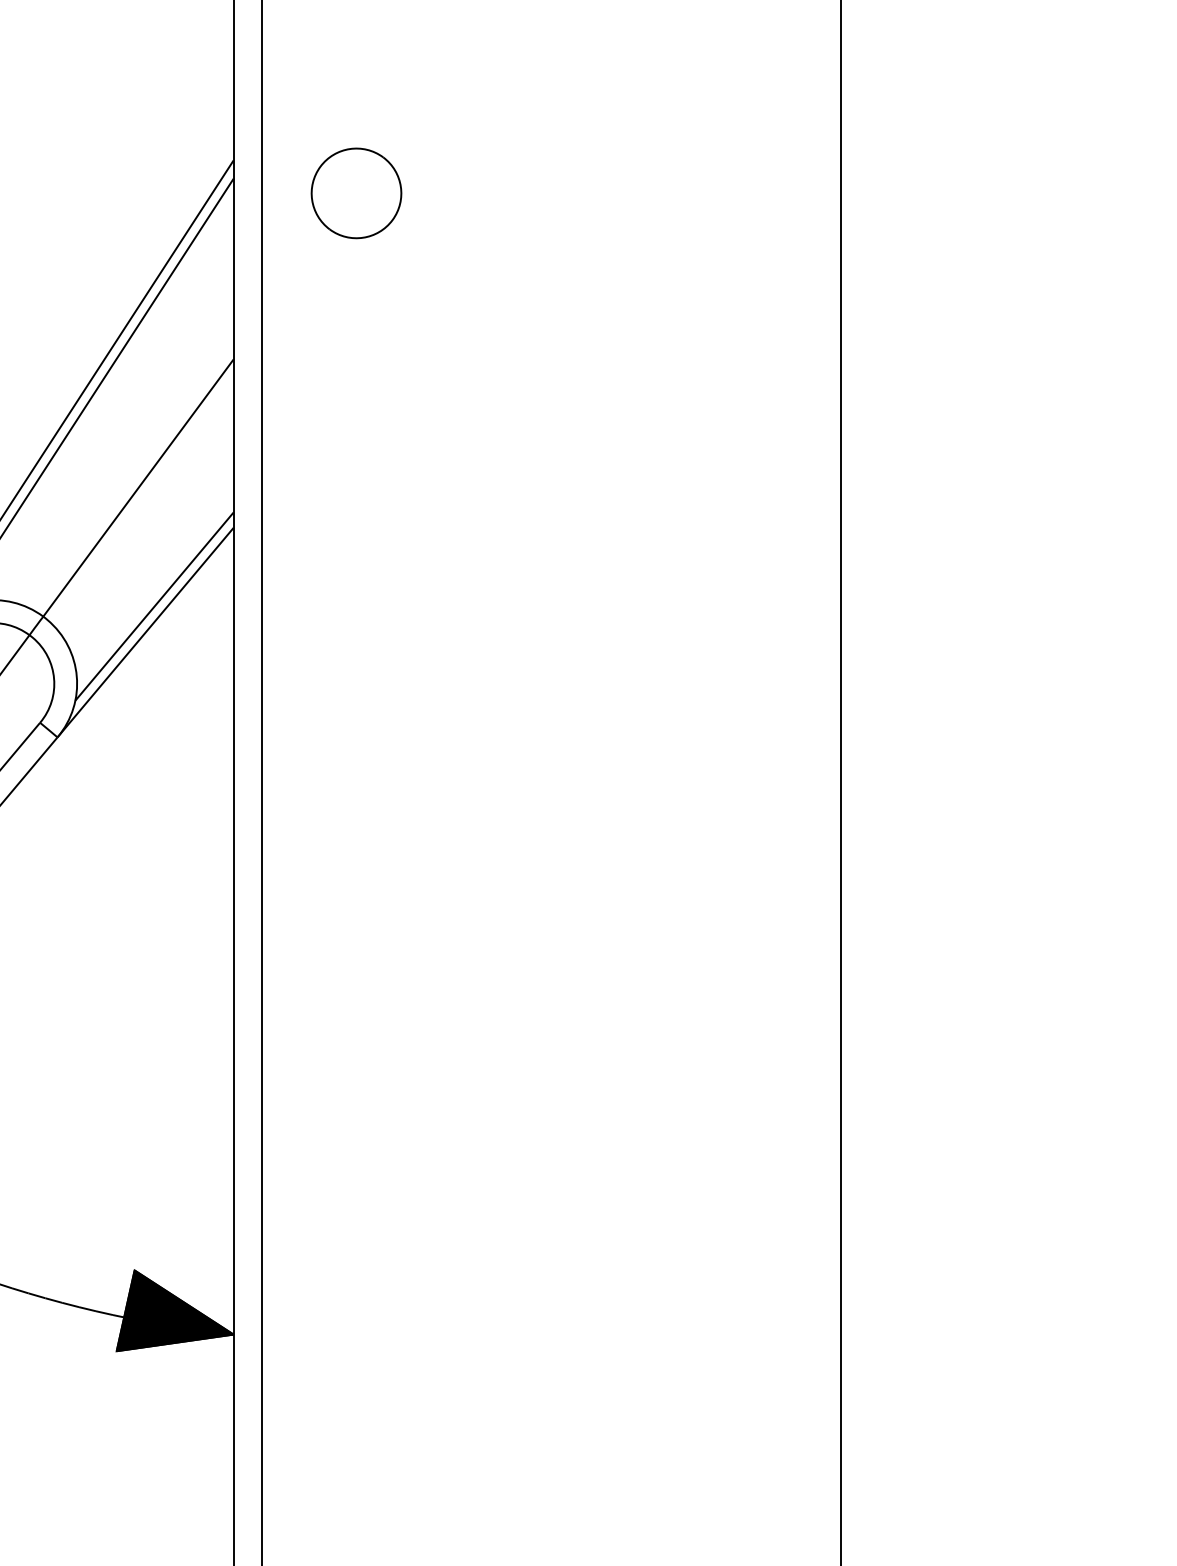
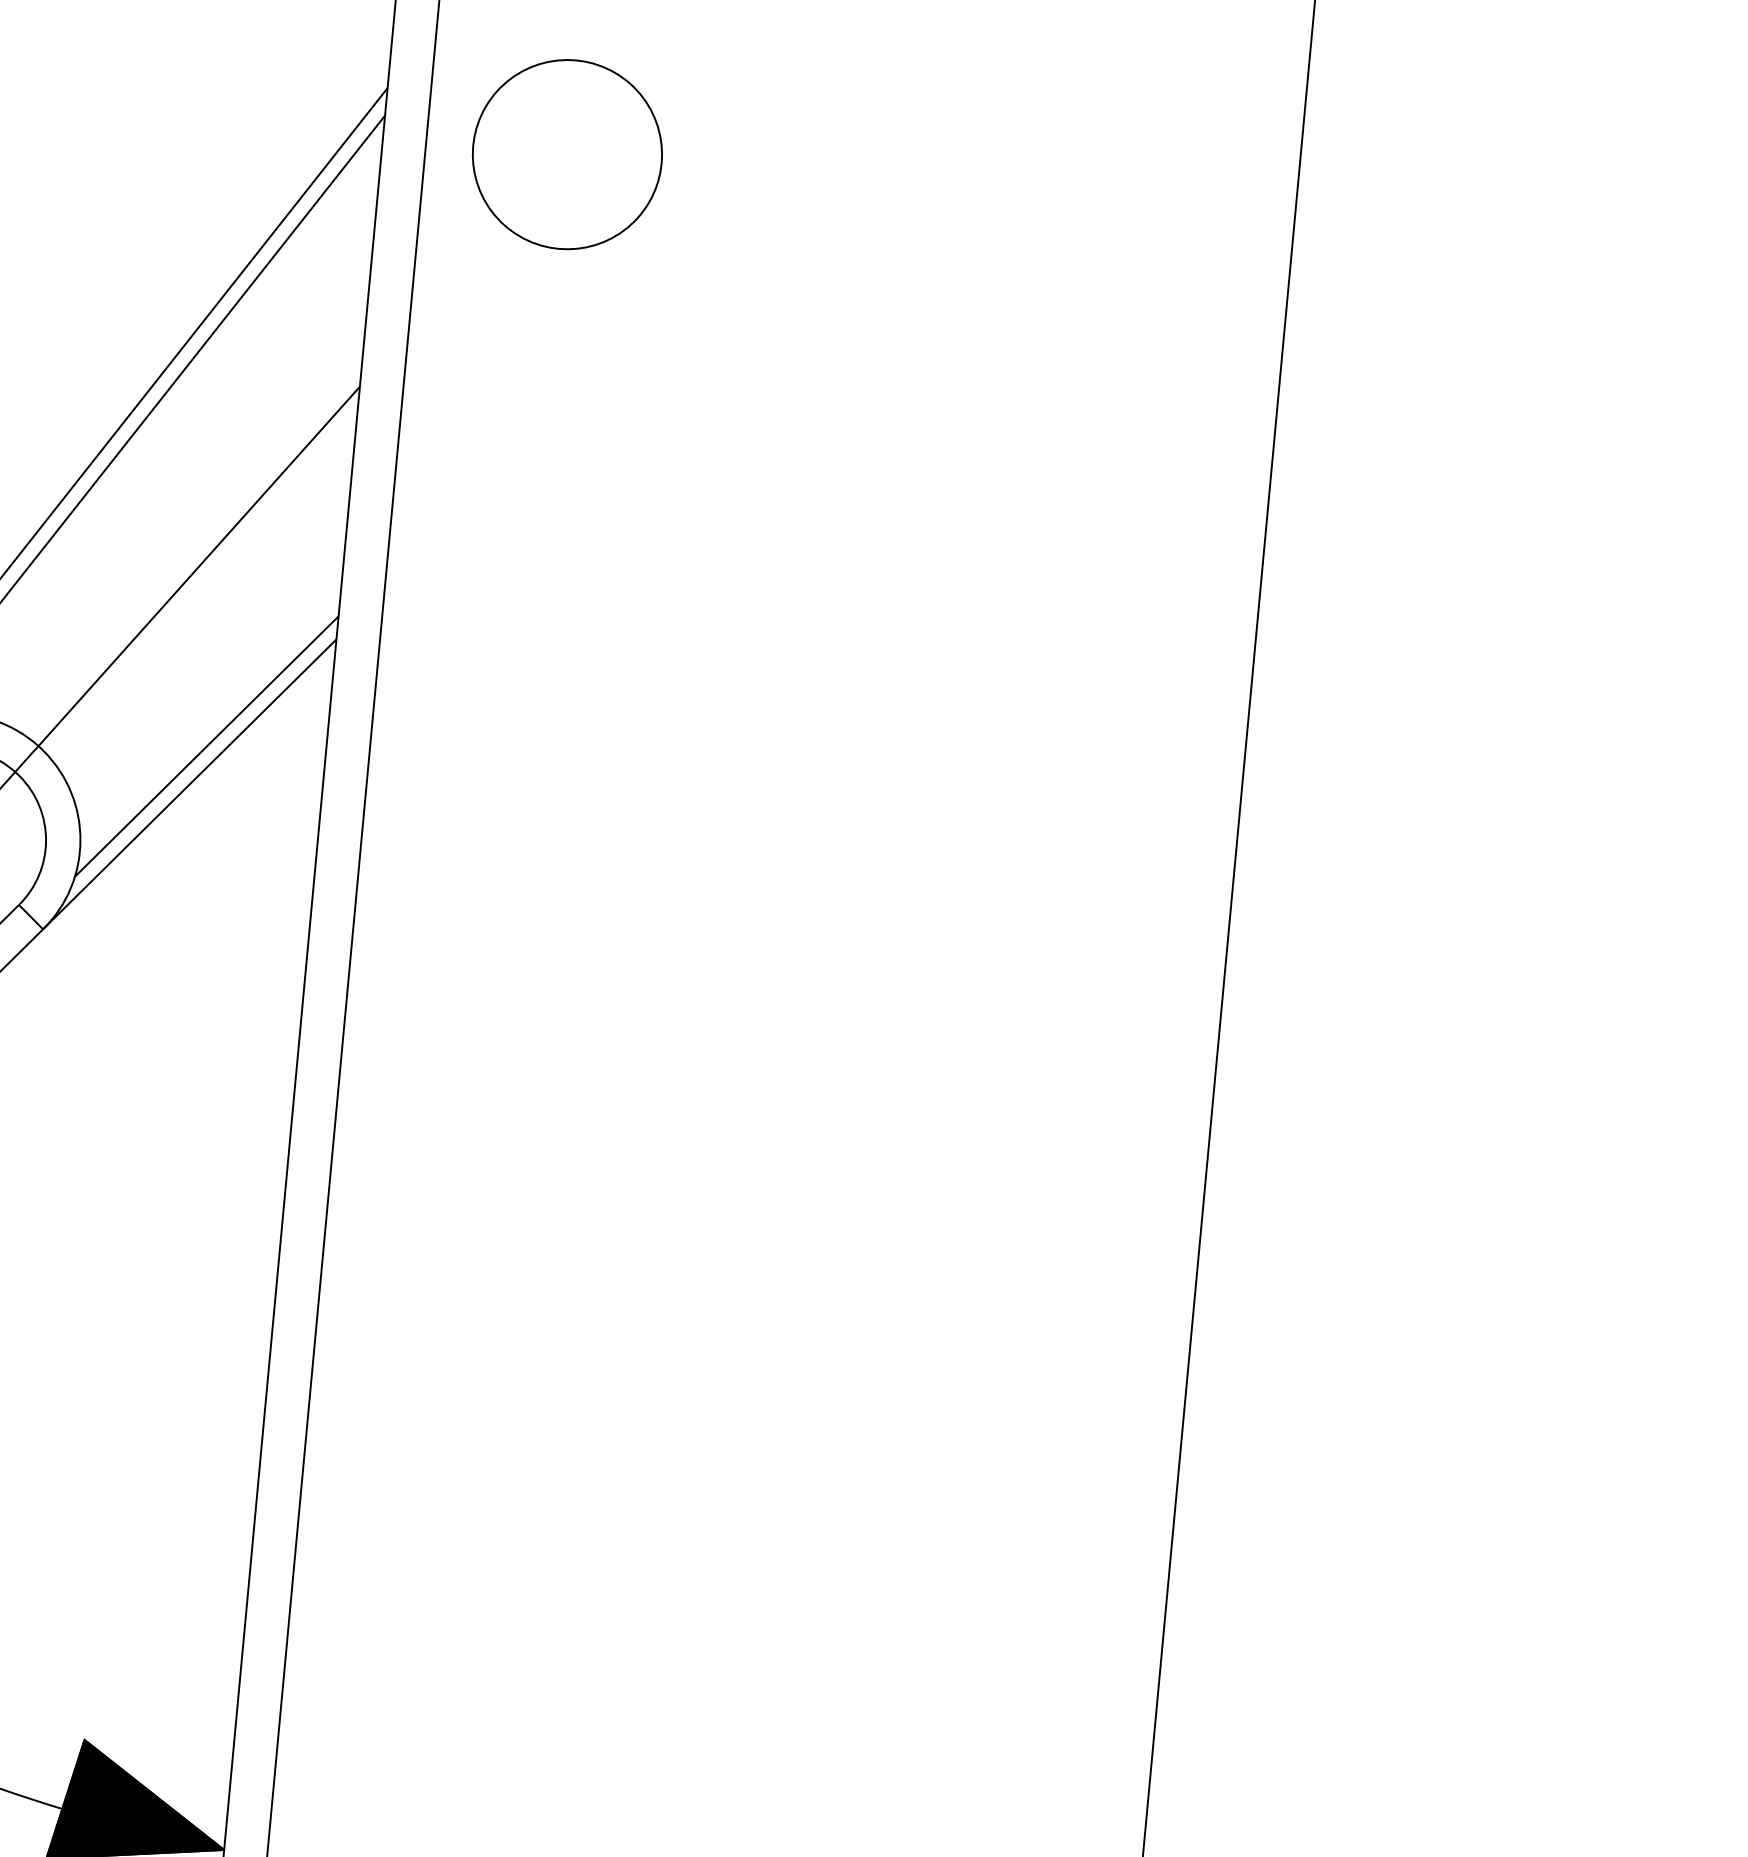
part: (356, 193) -> (567, 154), size x1.4

